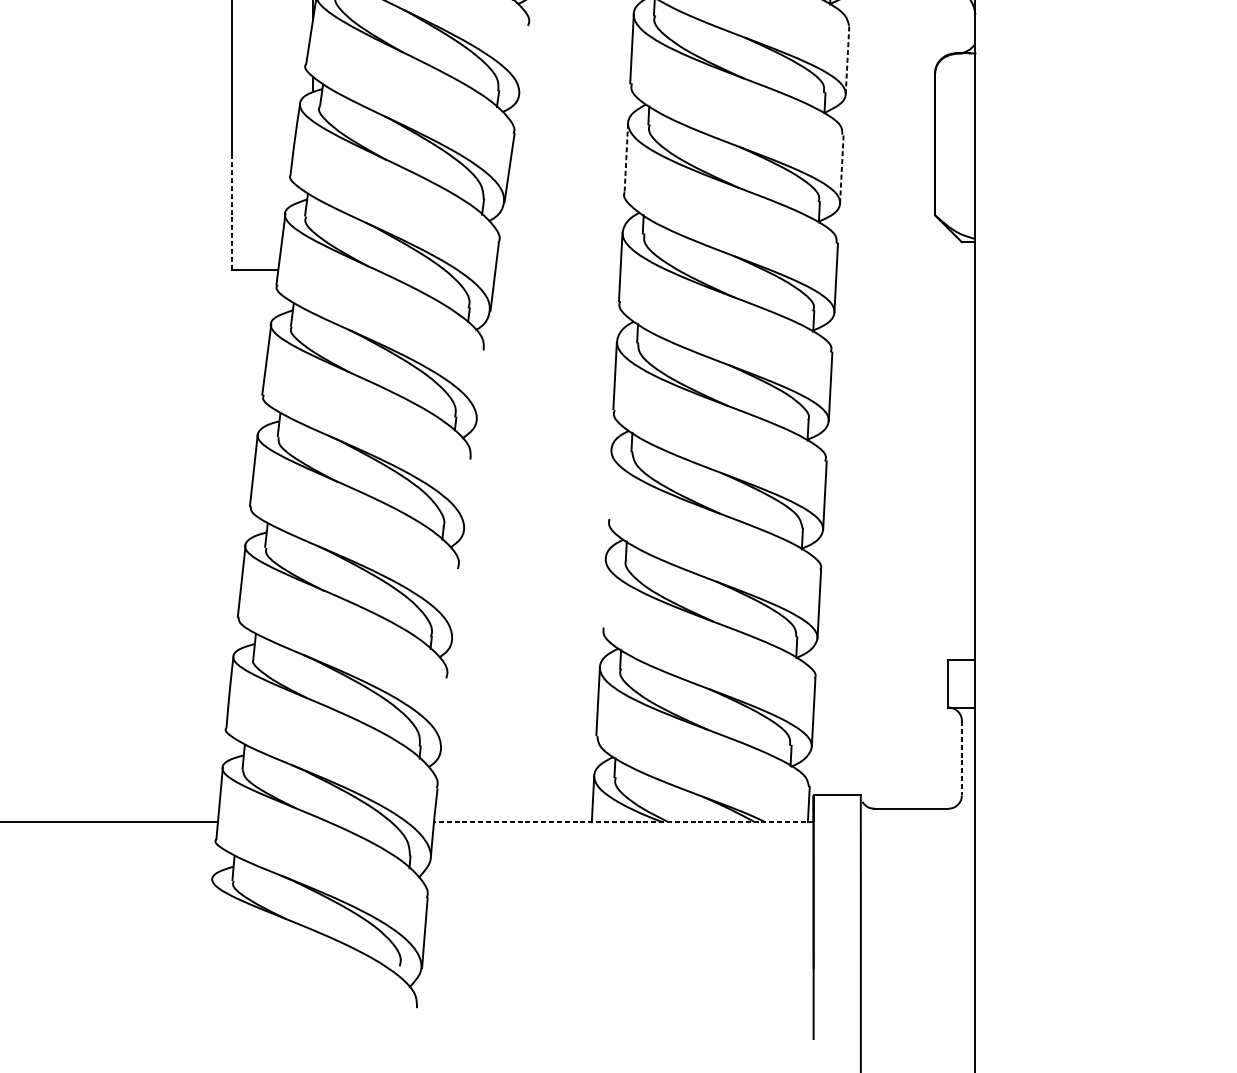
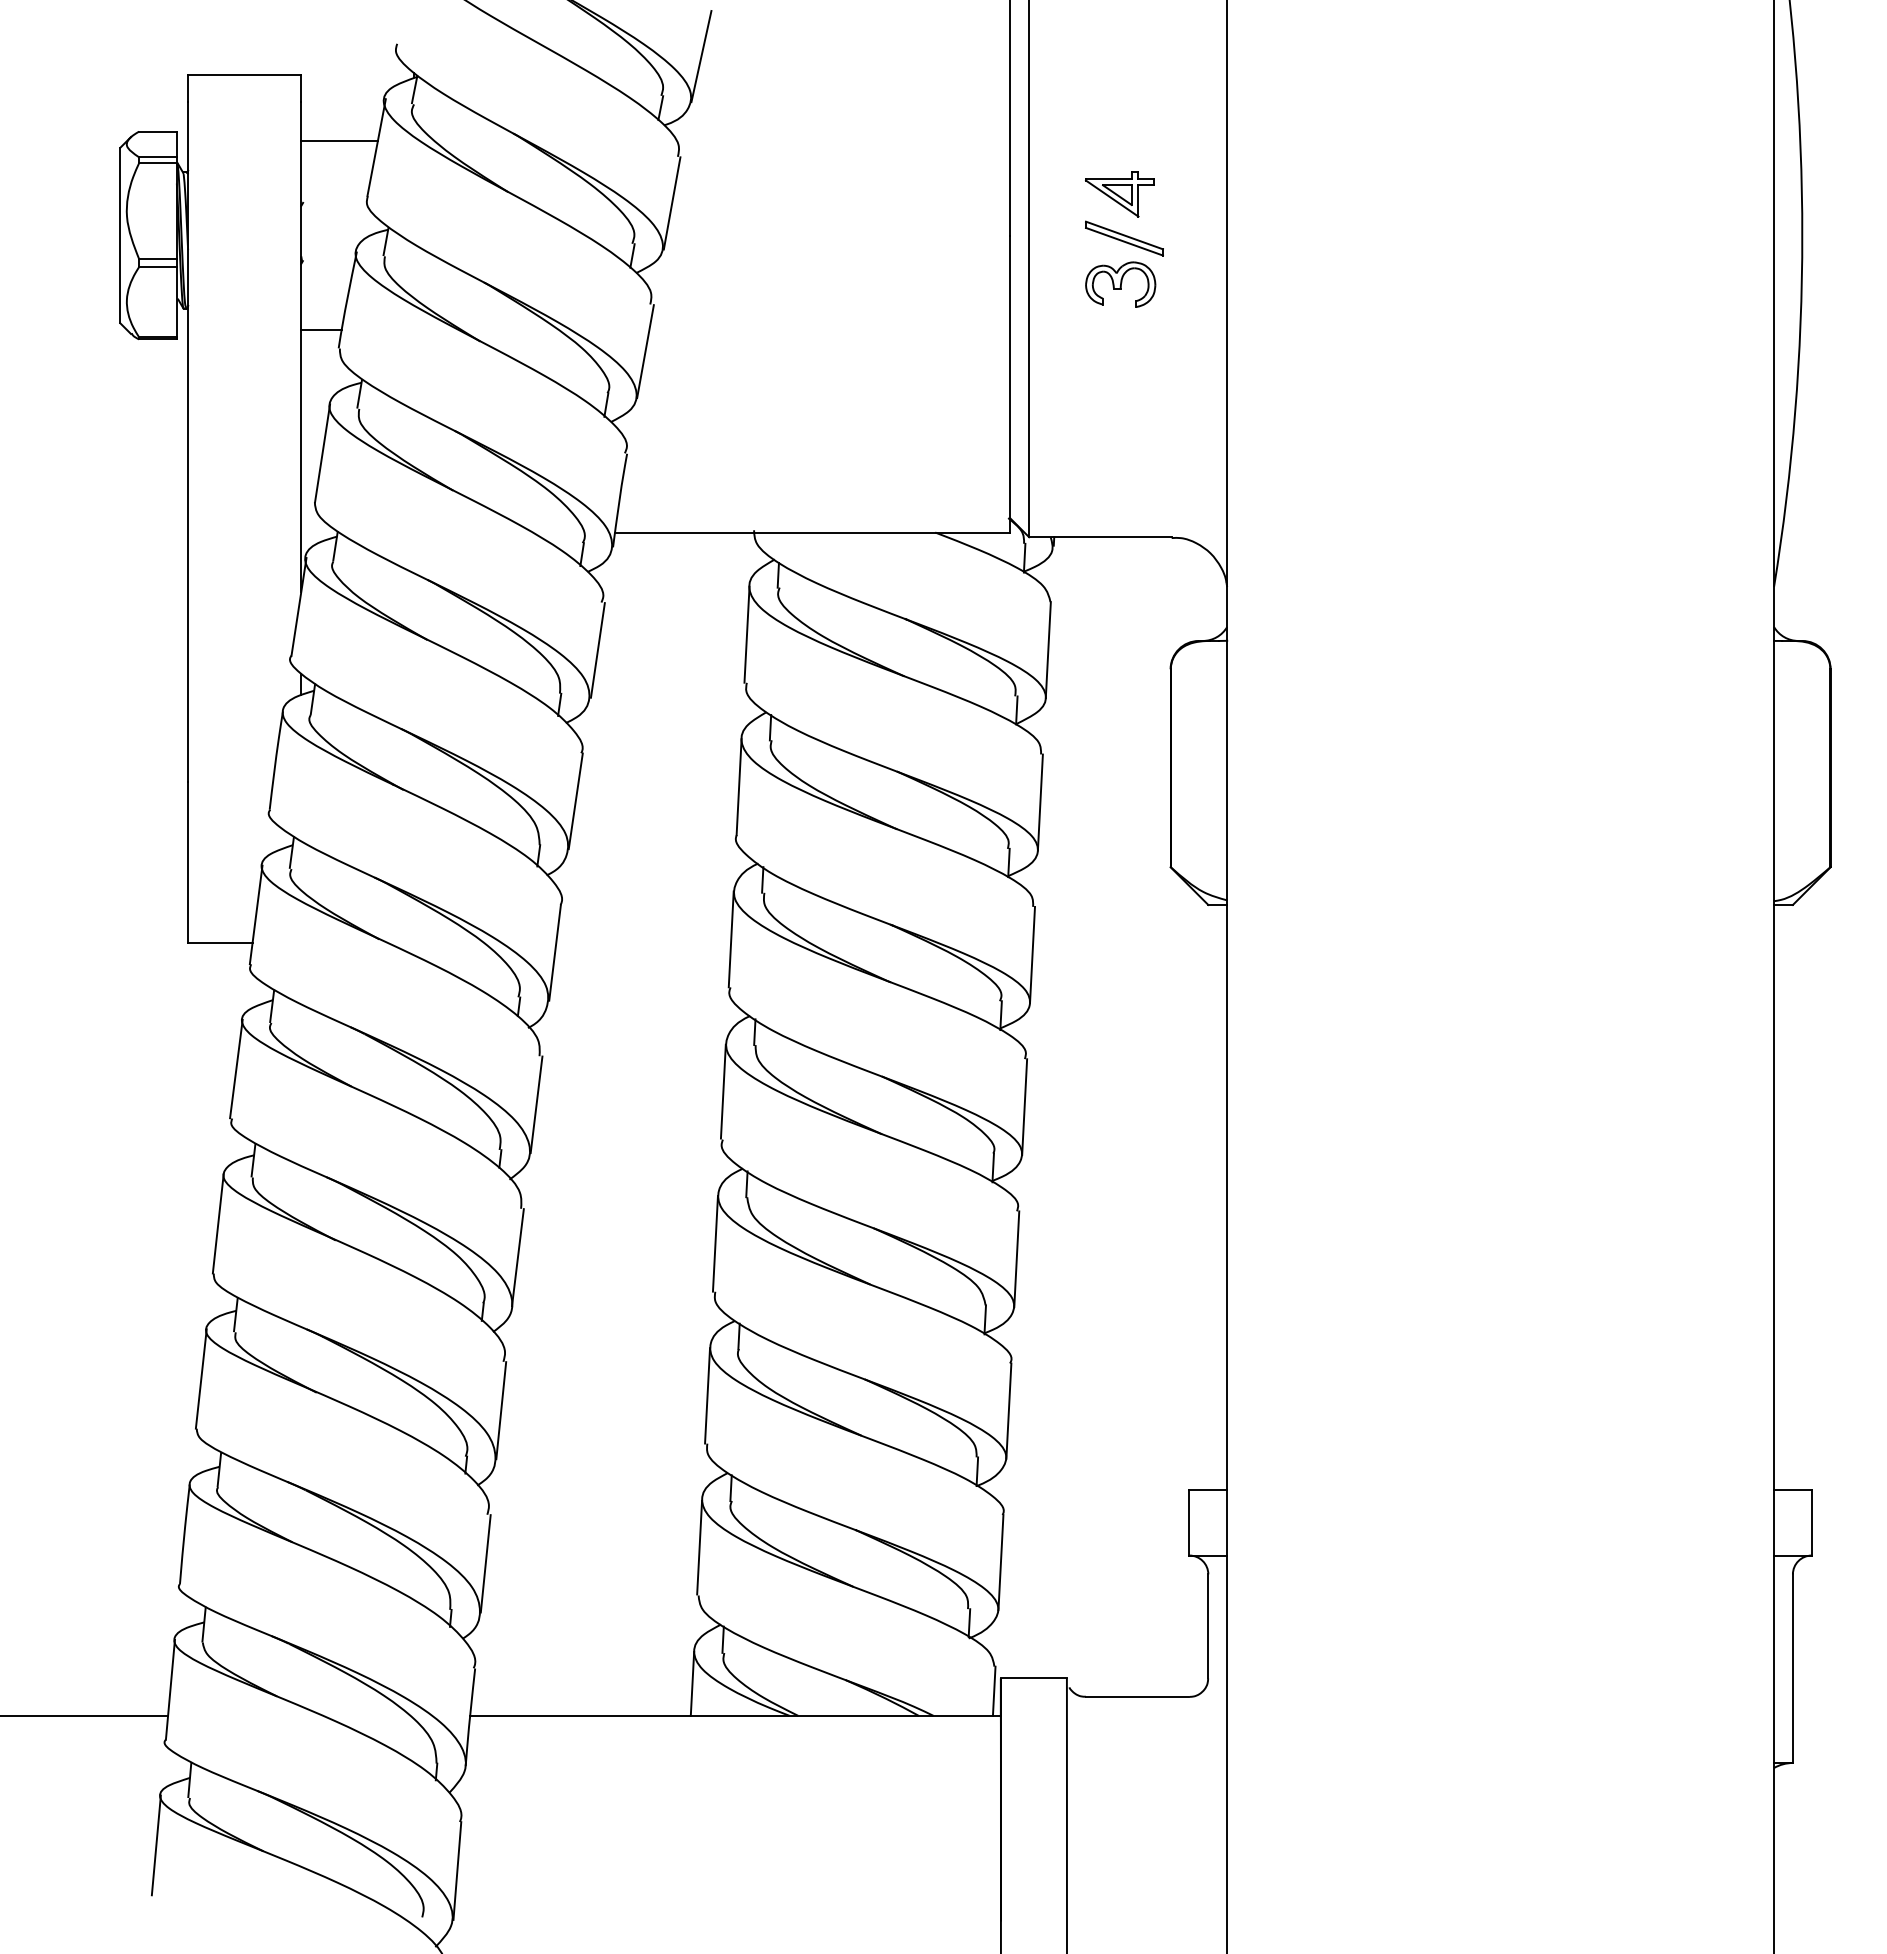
line: (847, 59) -> (1048, 649), dashed -> solid
line: (525, 60) -> (597, 650), added
line: (626, 158) -> (739, 787), dashed -> solid
line: (841, 168) -> (1040, 802), dashed -> solid
line: (232, 211) -> (188, 862), dashed -> solid
line: (481, 384) -> (536, 1104), added
line: (608, 484) -> (714, 1243), added
line: (467, 494) -> (517, 1257), added
line: (603, 593) -> (707, 1395), added
line: (456, 603) -> (501, 1410), added
line: (444, 713) -> (485, 1563), added
line: (962, 758) -> (1208, 1626), dashed -> solid
line: (623, 821) -> (735, 1715), dashed -> solid
line: (208, 914) -> (155, 1845), added

